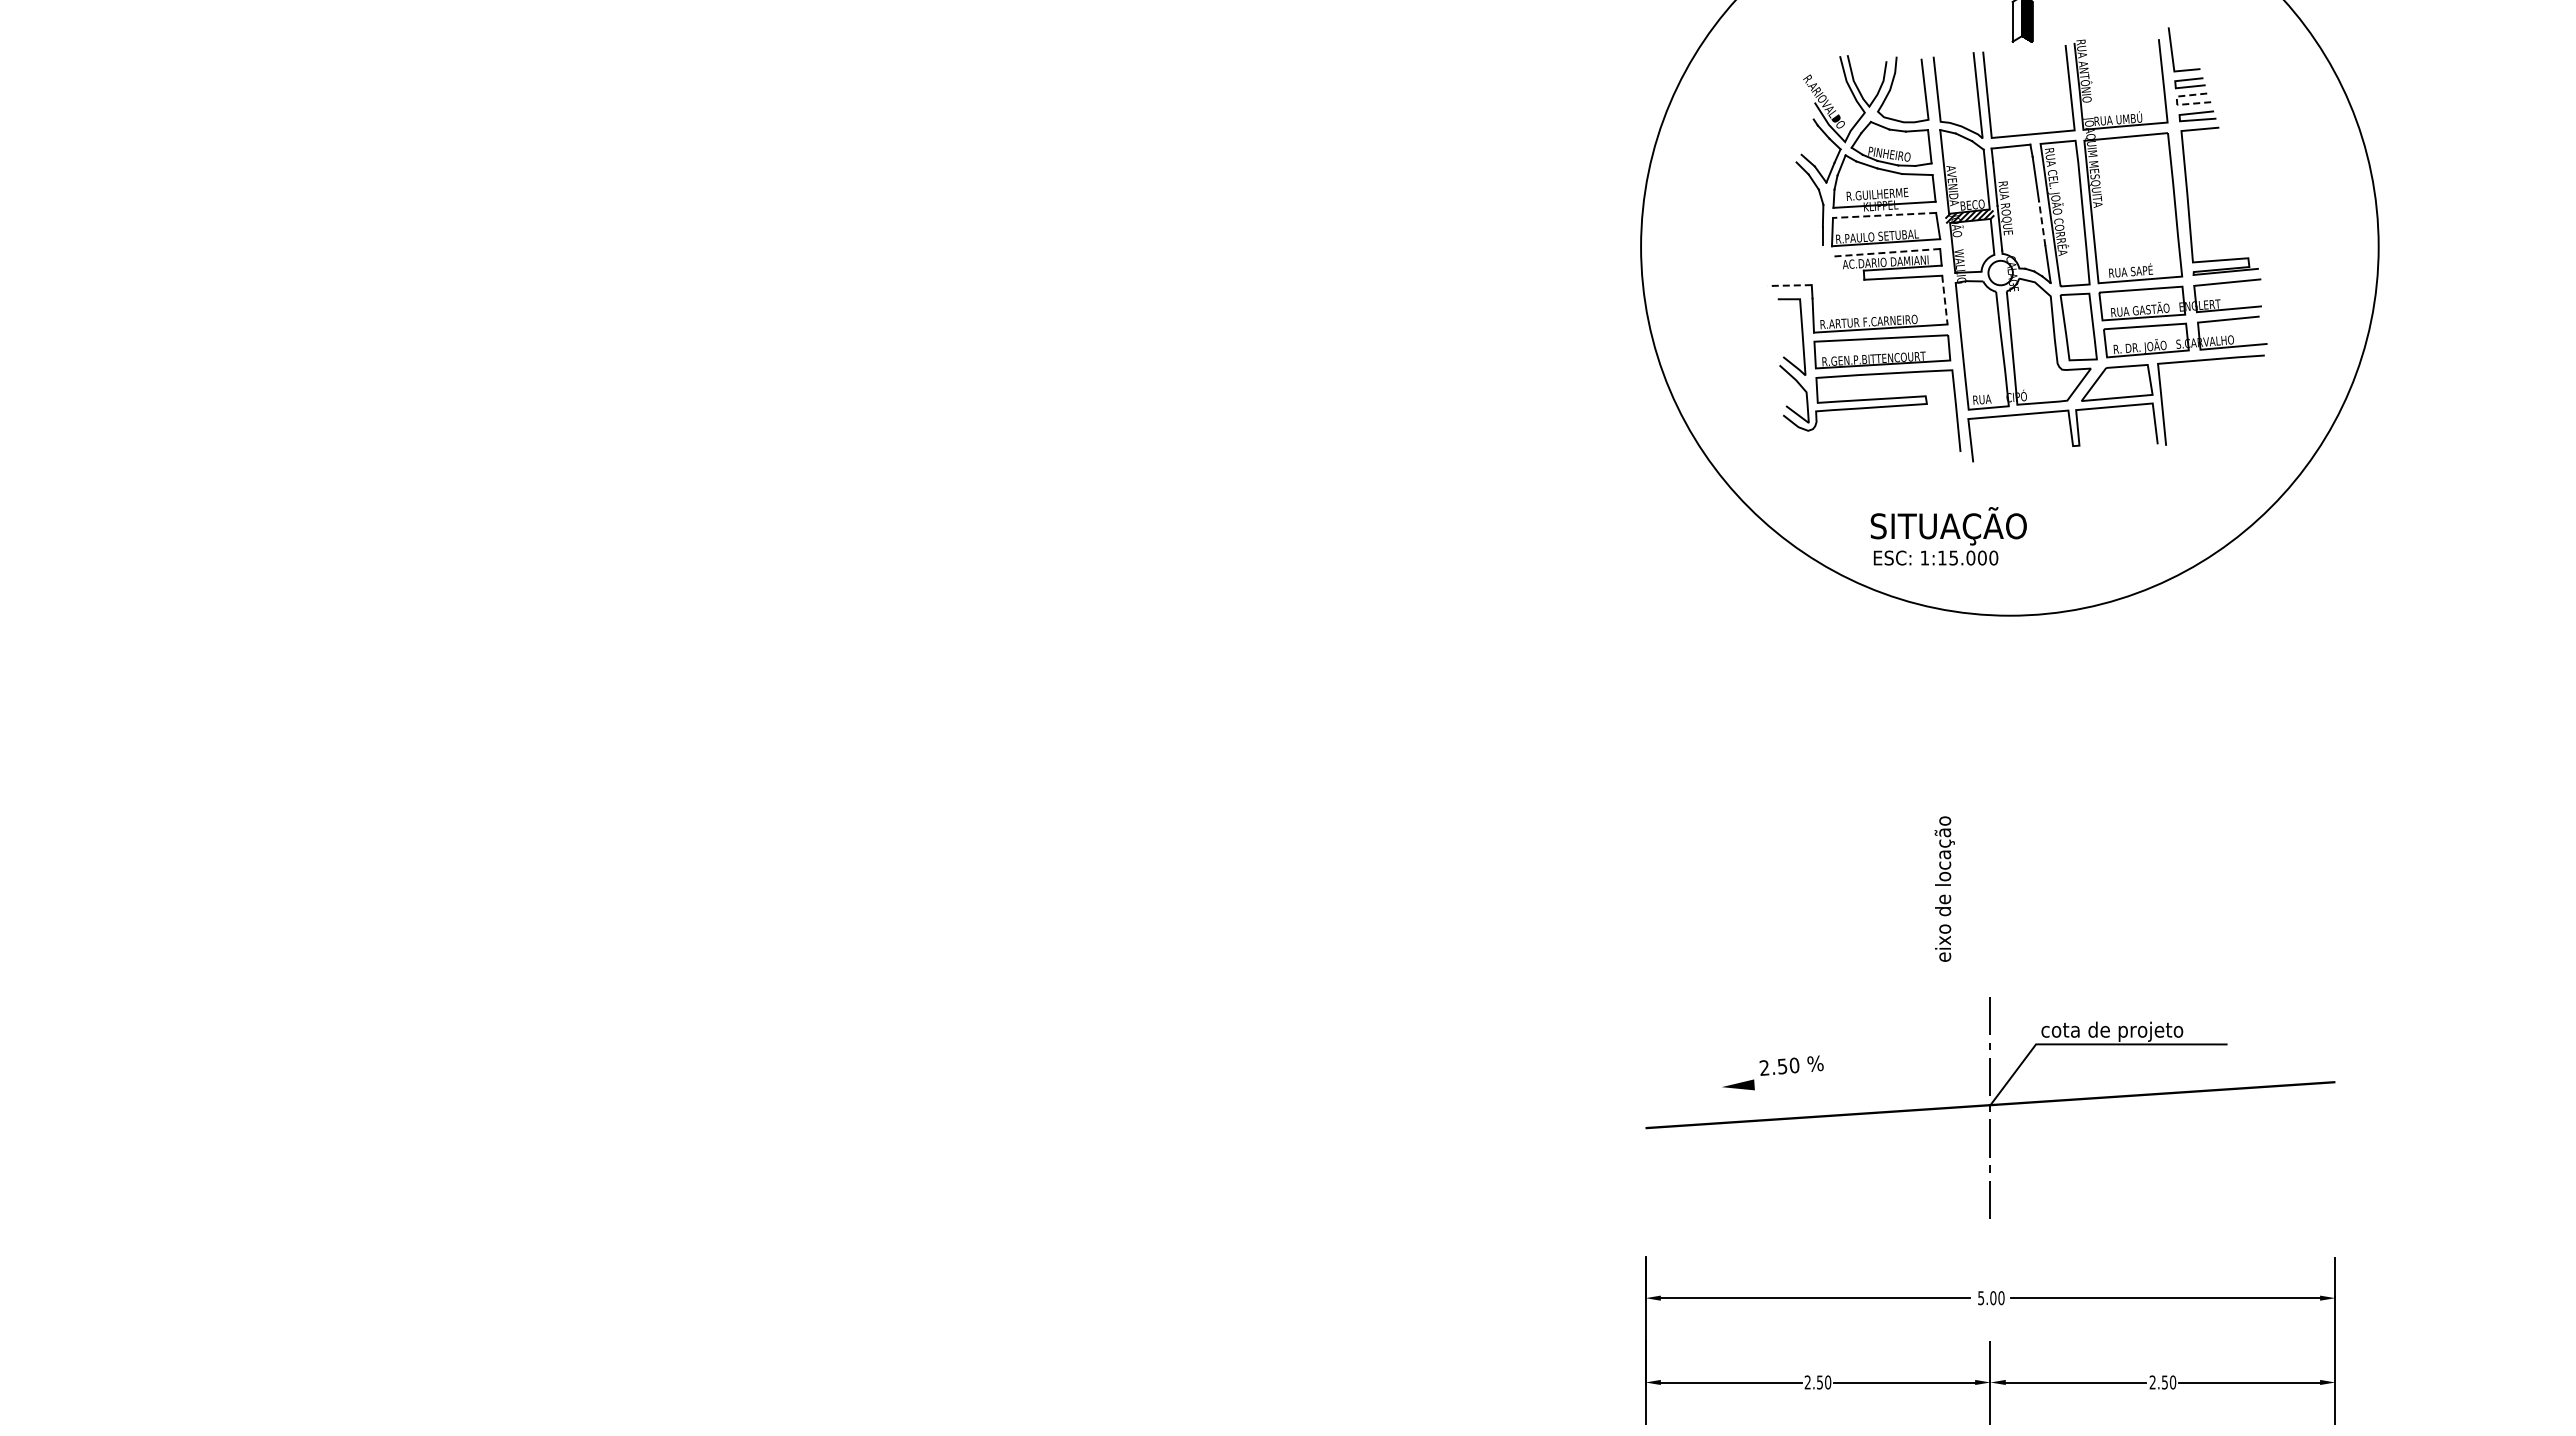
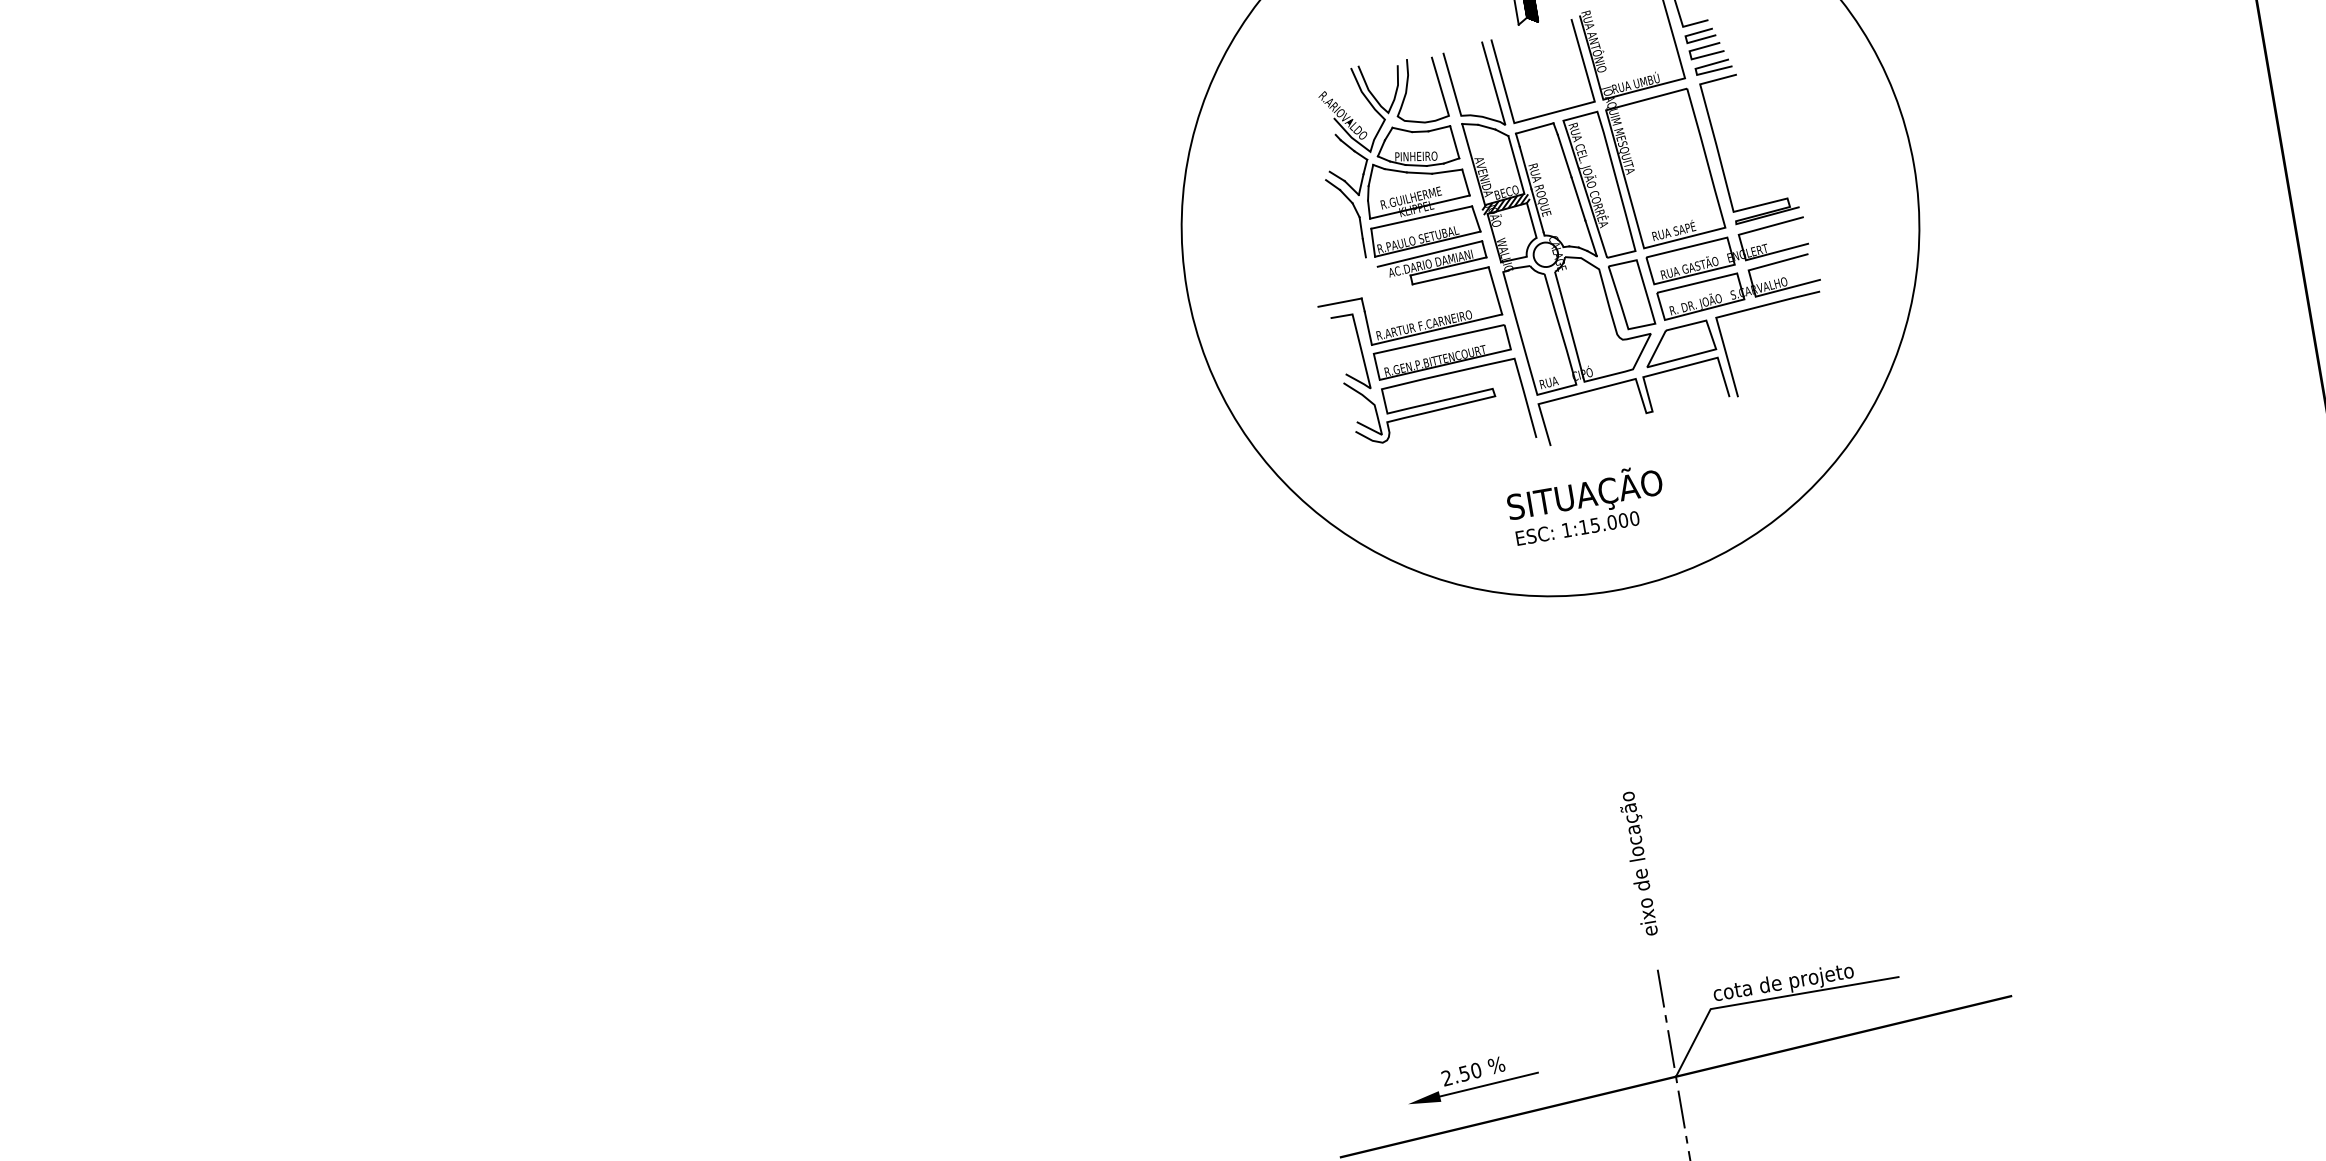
line: (2177, 101) -> (1691, 55), dashed -> solid
line: (1884, 215) -> (1421, 217), dashed -> solid
line: (2042, 223) -> (1578, 198), dashed -> solid
line: (1886, 252) -> (1429, 253), dashed -> solid
line: (1789, 285) -> (1339, 302), dashed -> solid
line: (1944, 300) -> (1495, 291), dashed -> solid
text: (1948, 536) -> (1586, 504), moved
text: (1944, 888) -> (1639, 863), moved
line: (1804, 1080) -> (1488, 1083), added

